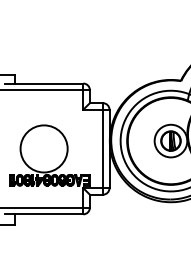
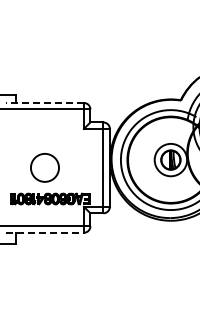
line: (43, 83) -> (44, 102), solid -> dashed
circle: (43, 148) -> (44, 167), size x0.6
line: (43, 214) -> (44, 232), solid -> dashed

